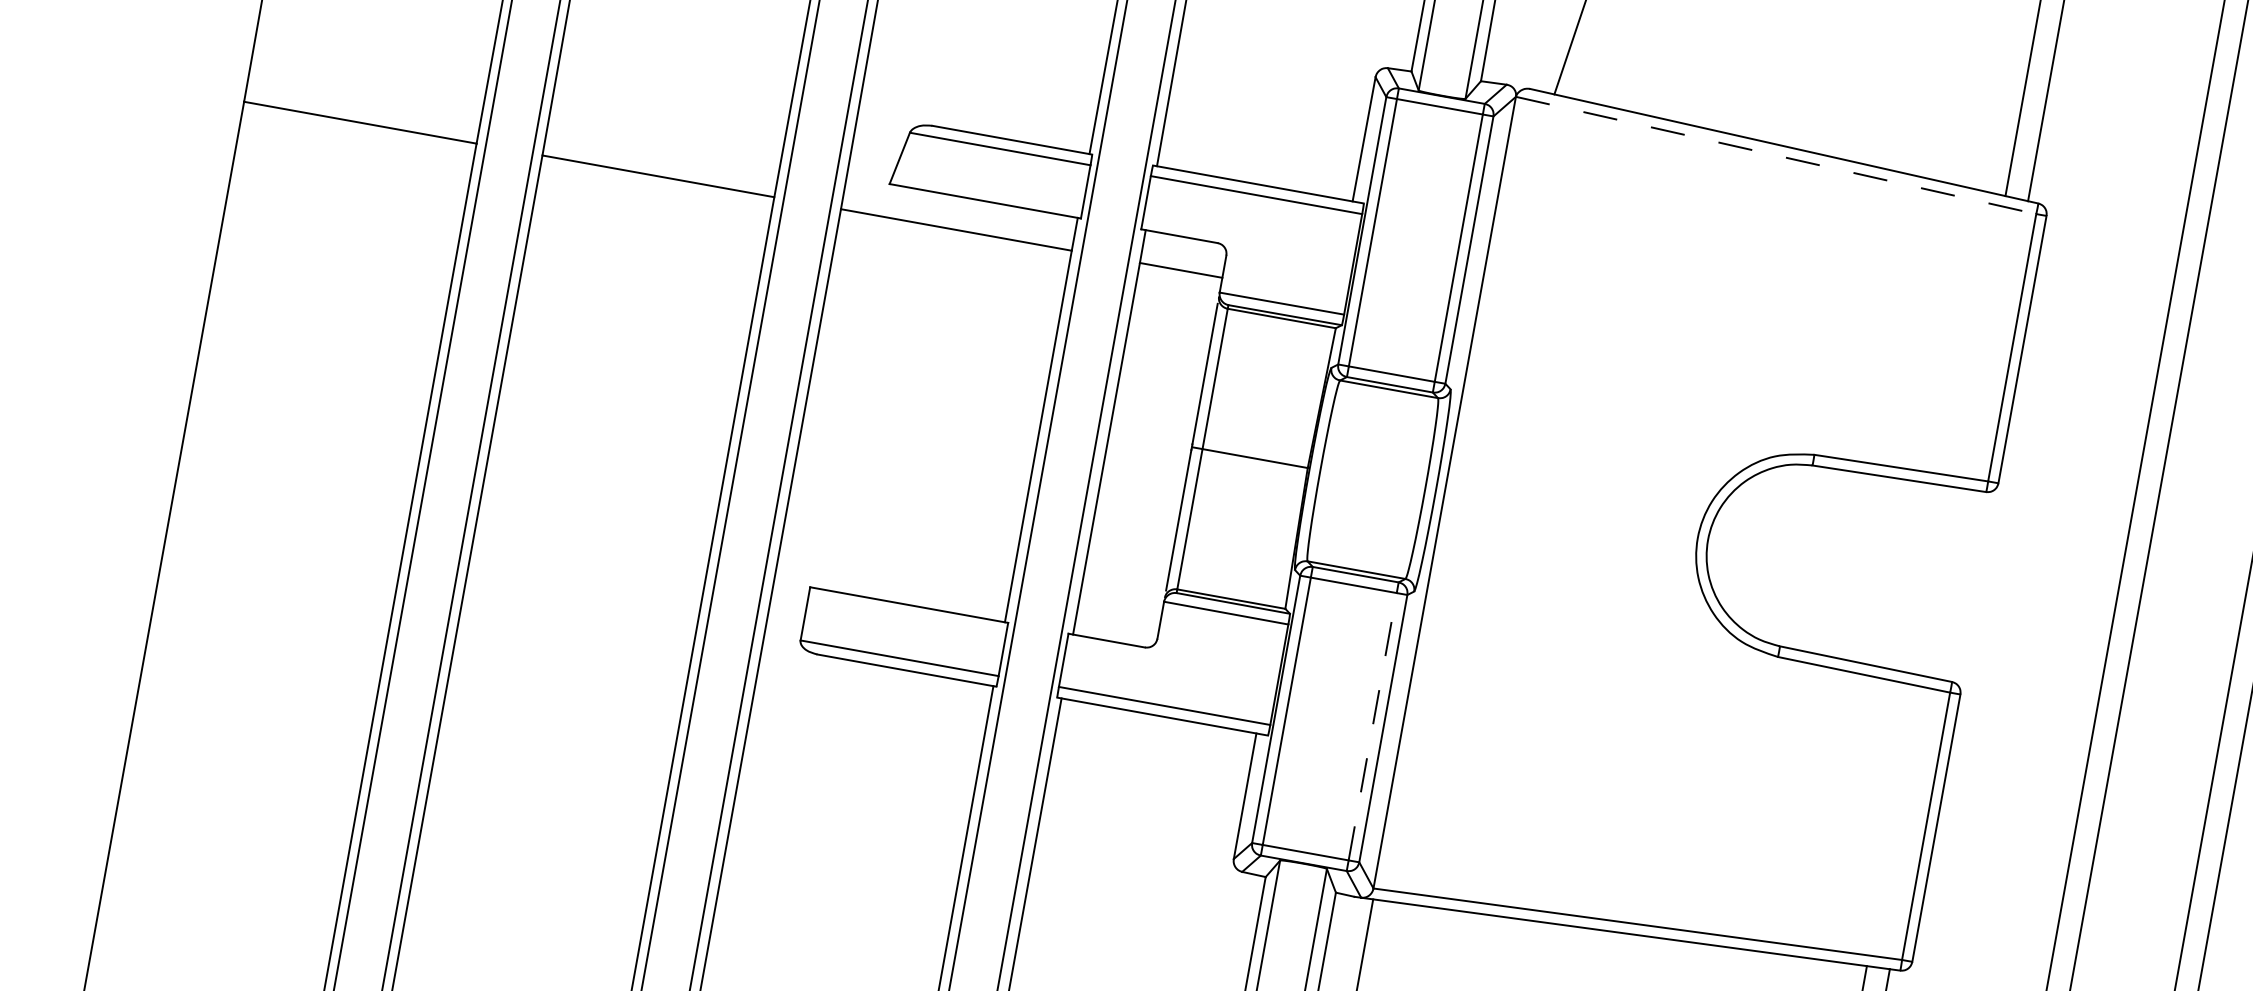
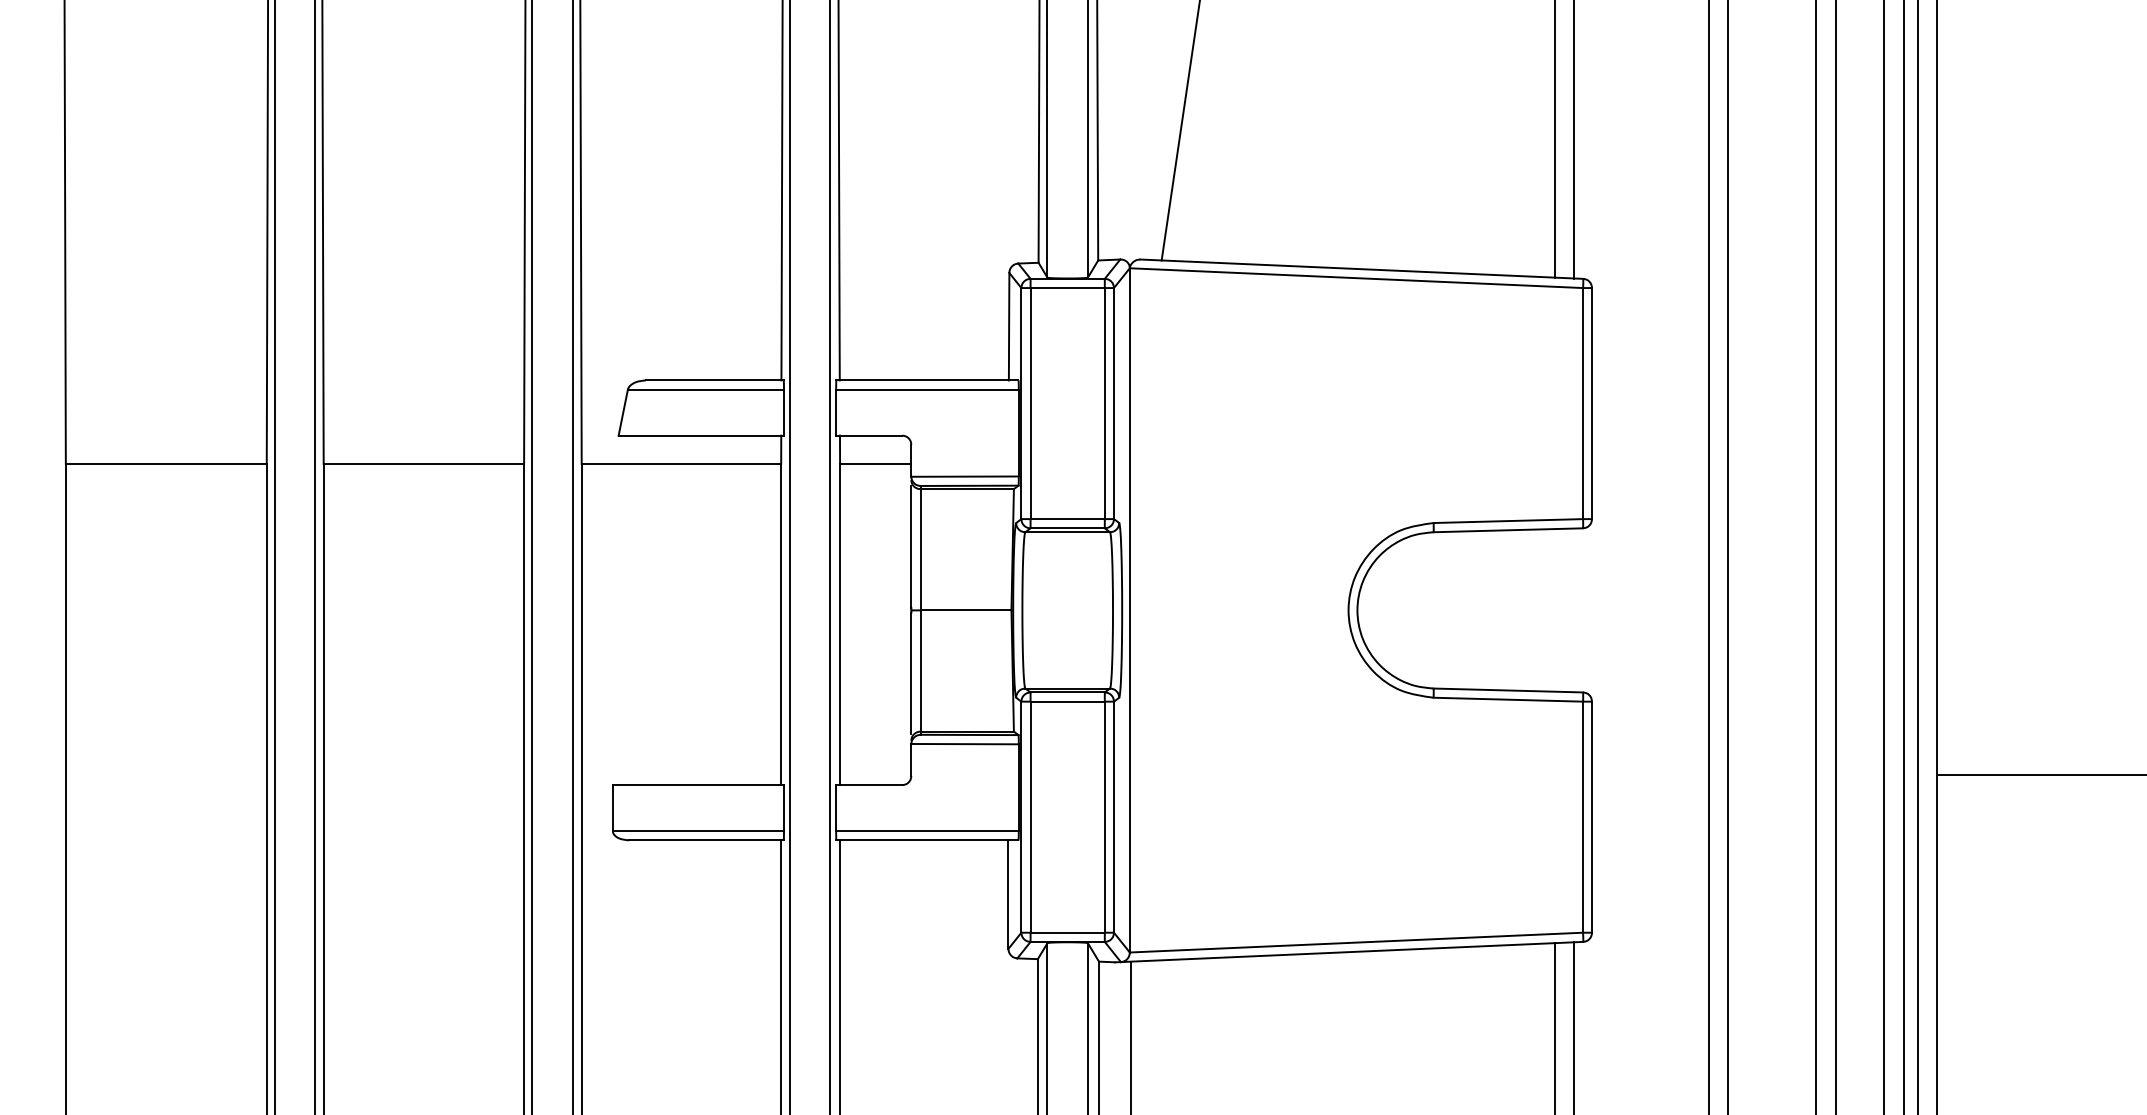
line: (1776, 155) -> (1356, 278), dashed -> solid
line: (1372, 727) -> (1104, 817), dashed -> solid

